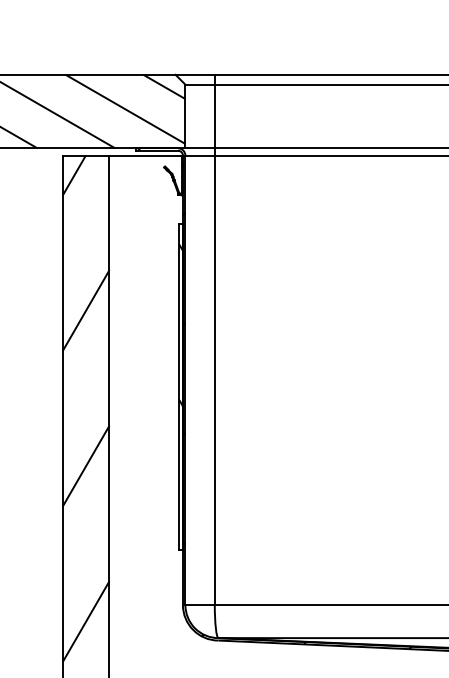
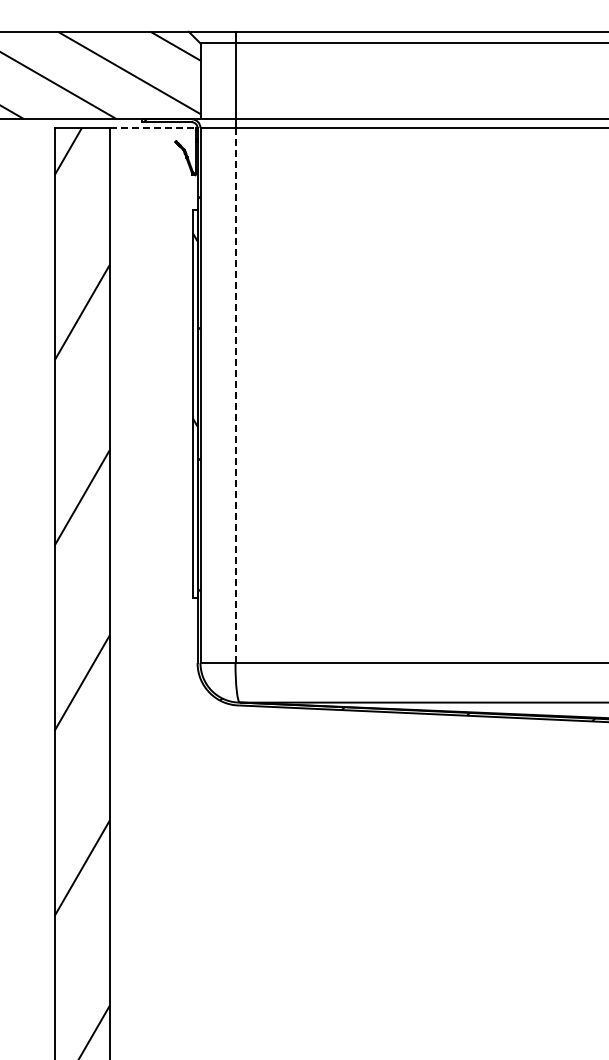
line: (145, 156) -> (153, 128), solid -> dashed
line: (214, 380) -> (235, 395), solid -> dashed

